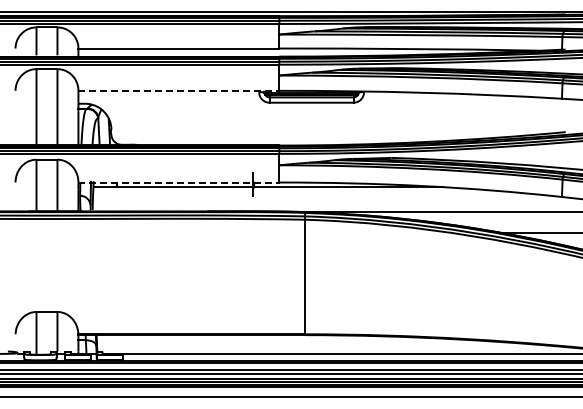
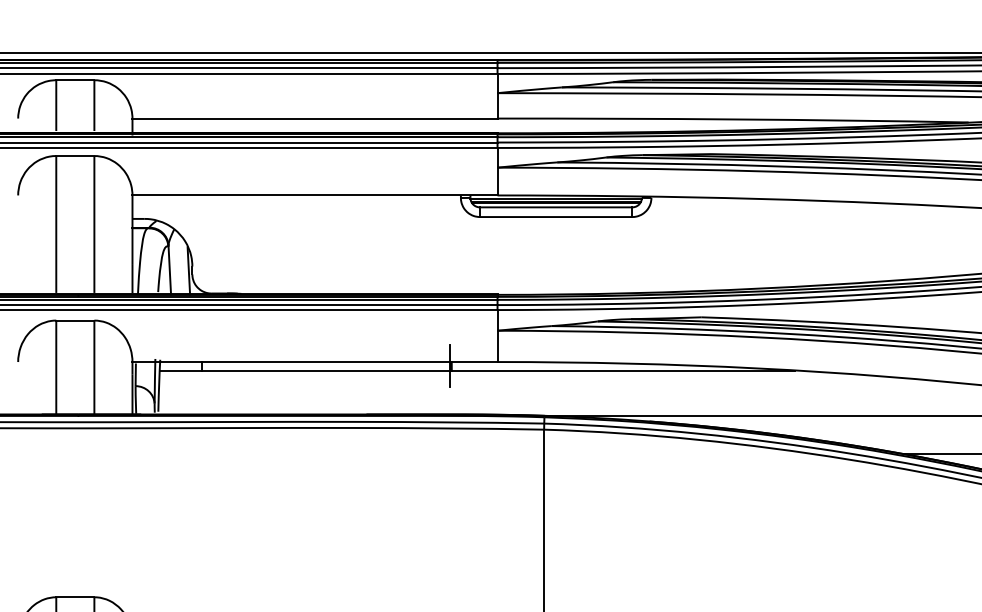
line: (179, 90) -> (316, 194), dashed -> solid
line: (179, 182) -> (316, 362), dashed -> solid

